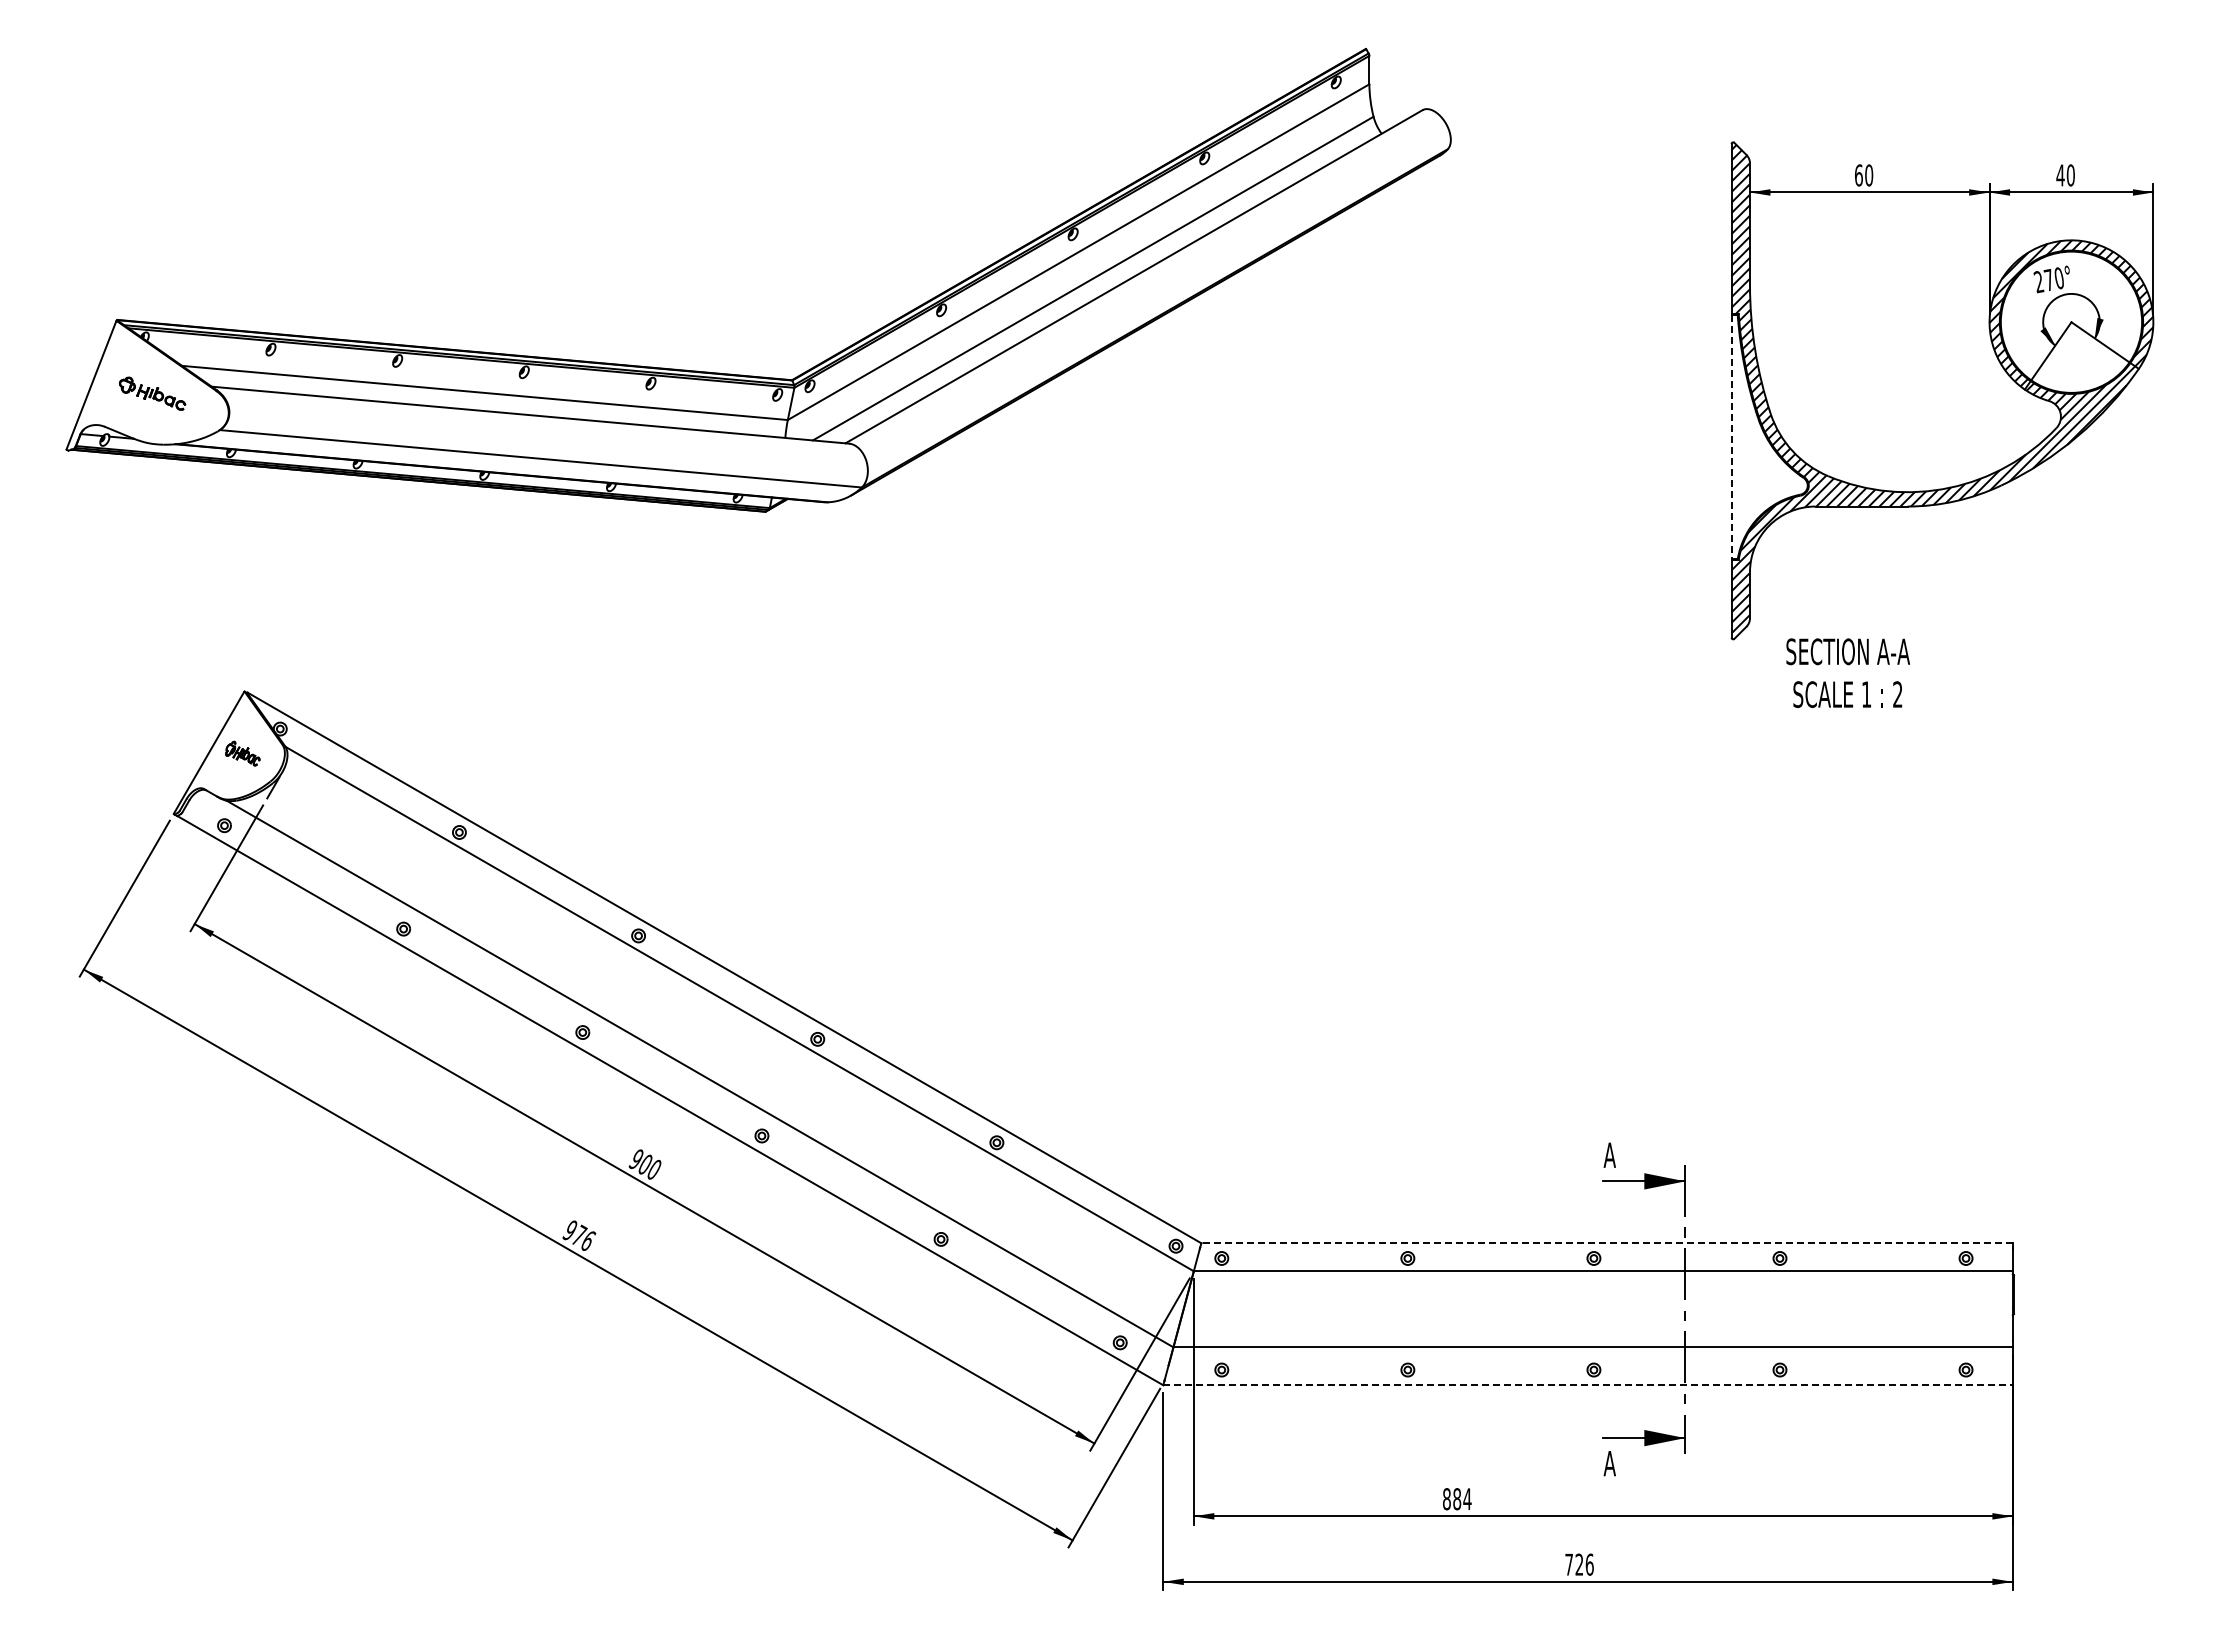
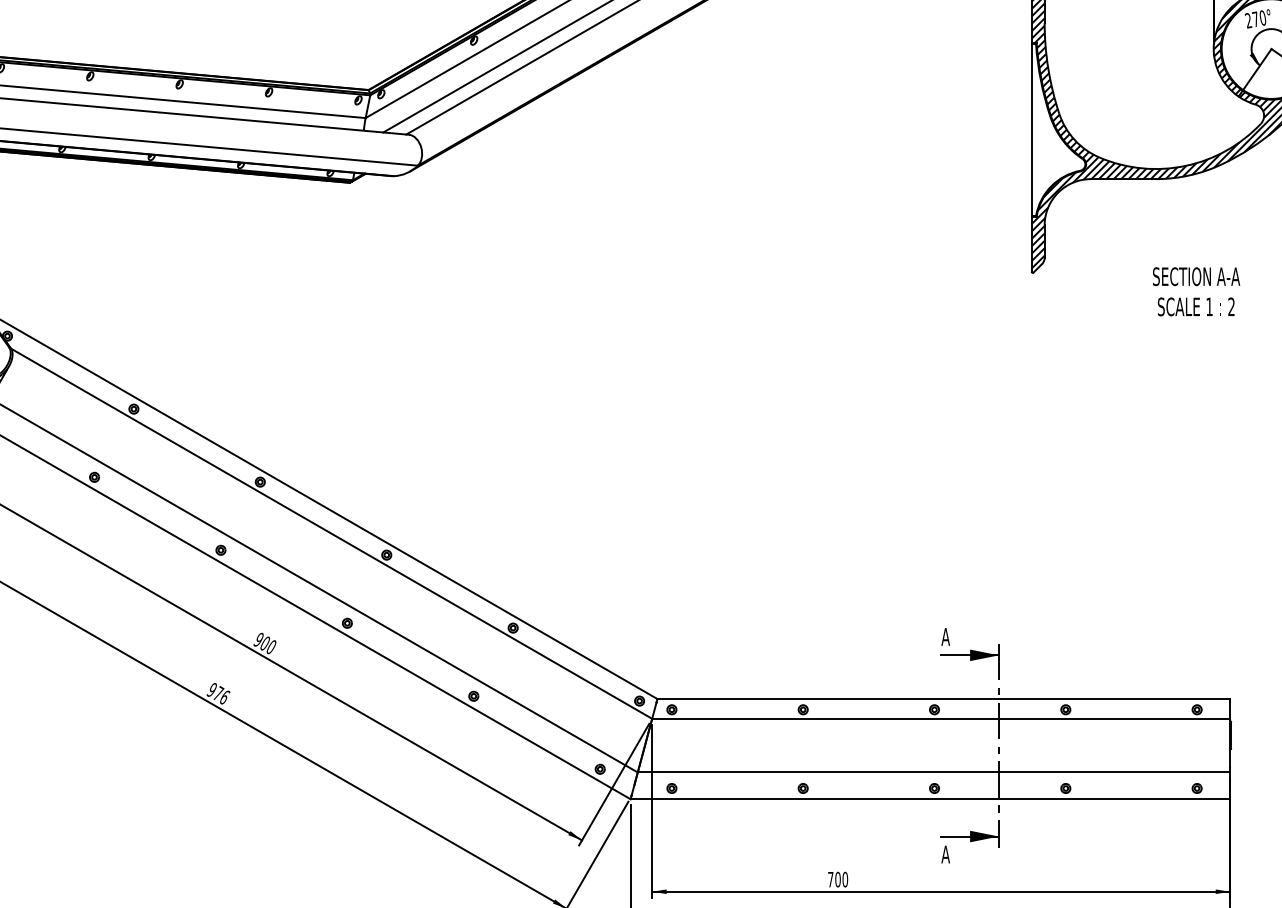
line: (1731, 436) -> (1031, 129), dashed -> solid
text: (1847, 672) -> (1196, 291), moved
line: (1607, 1243) -> (944, 699), dashed -> solid
line: (1588, 1385) -> (930, 799), dashed -> solid
text: (1457, 1499) -> (838, 879), 884 -> 700

